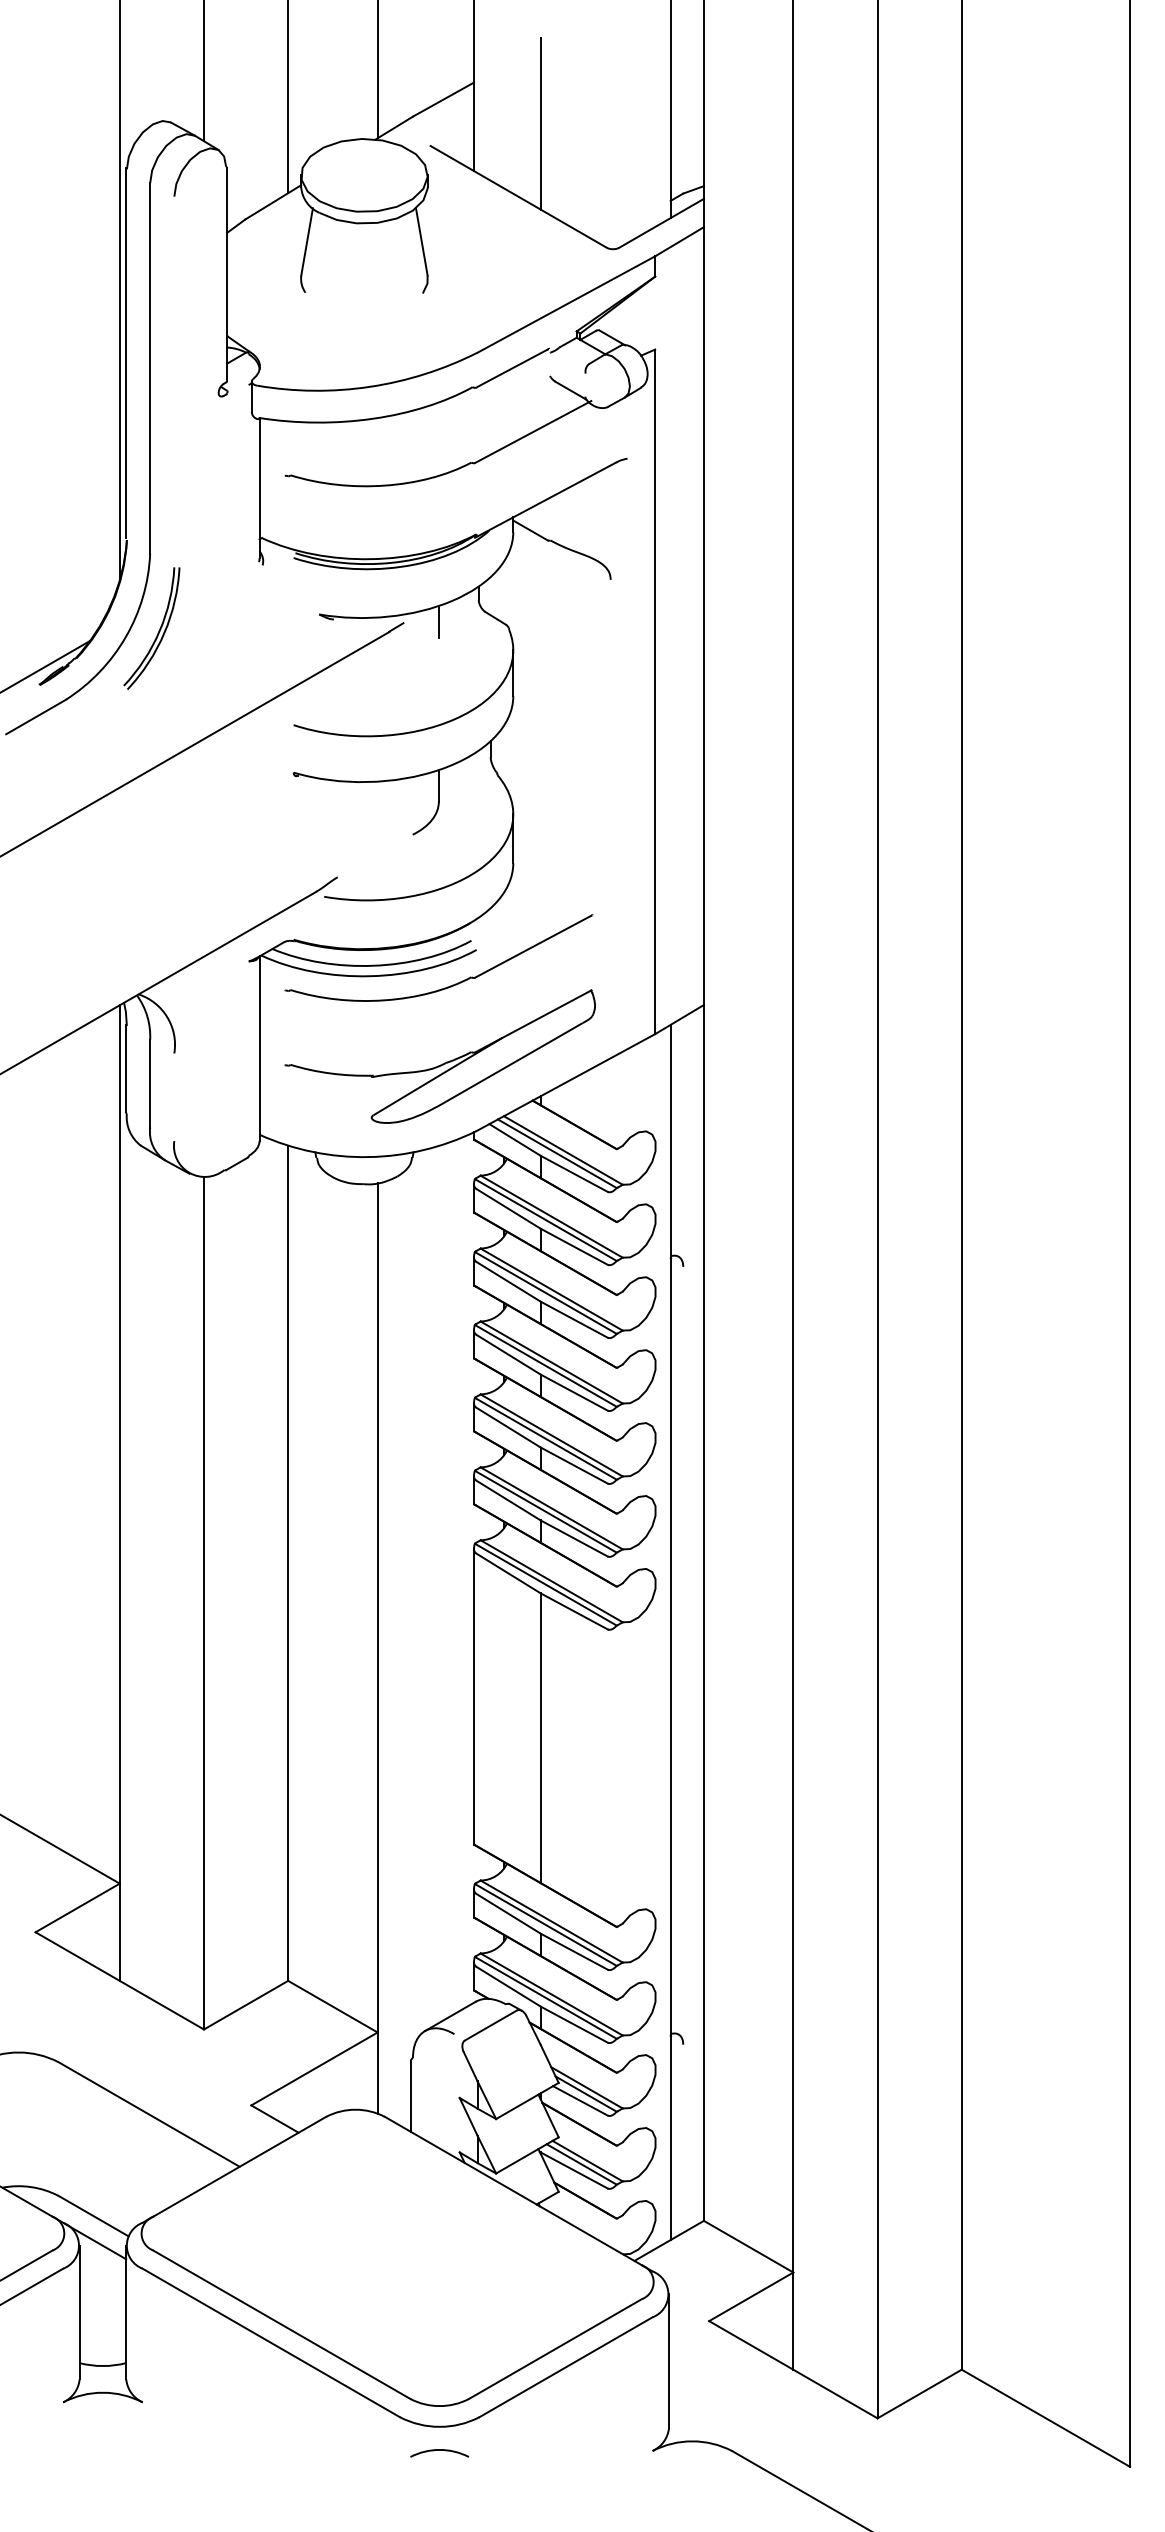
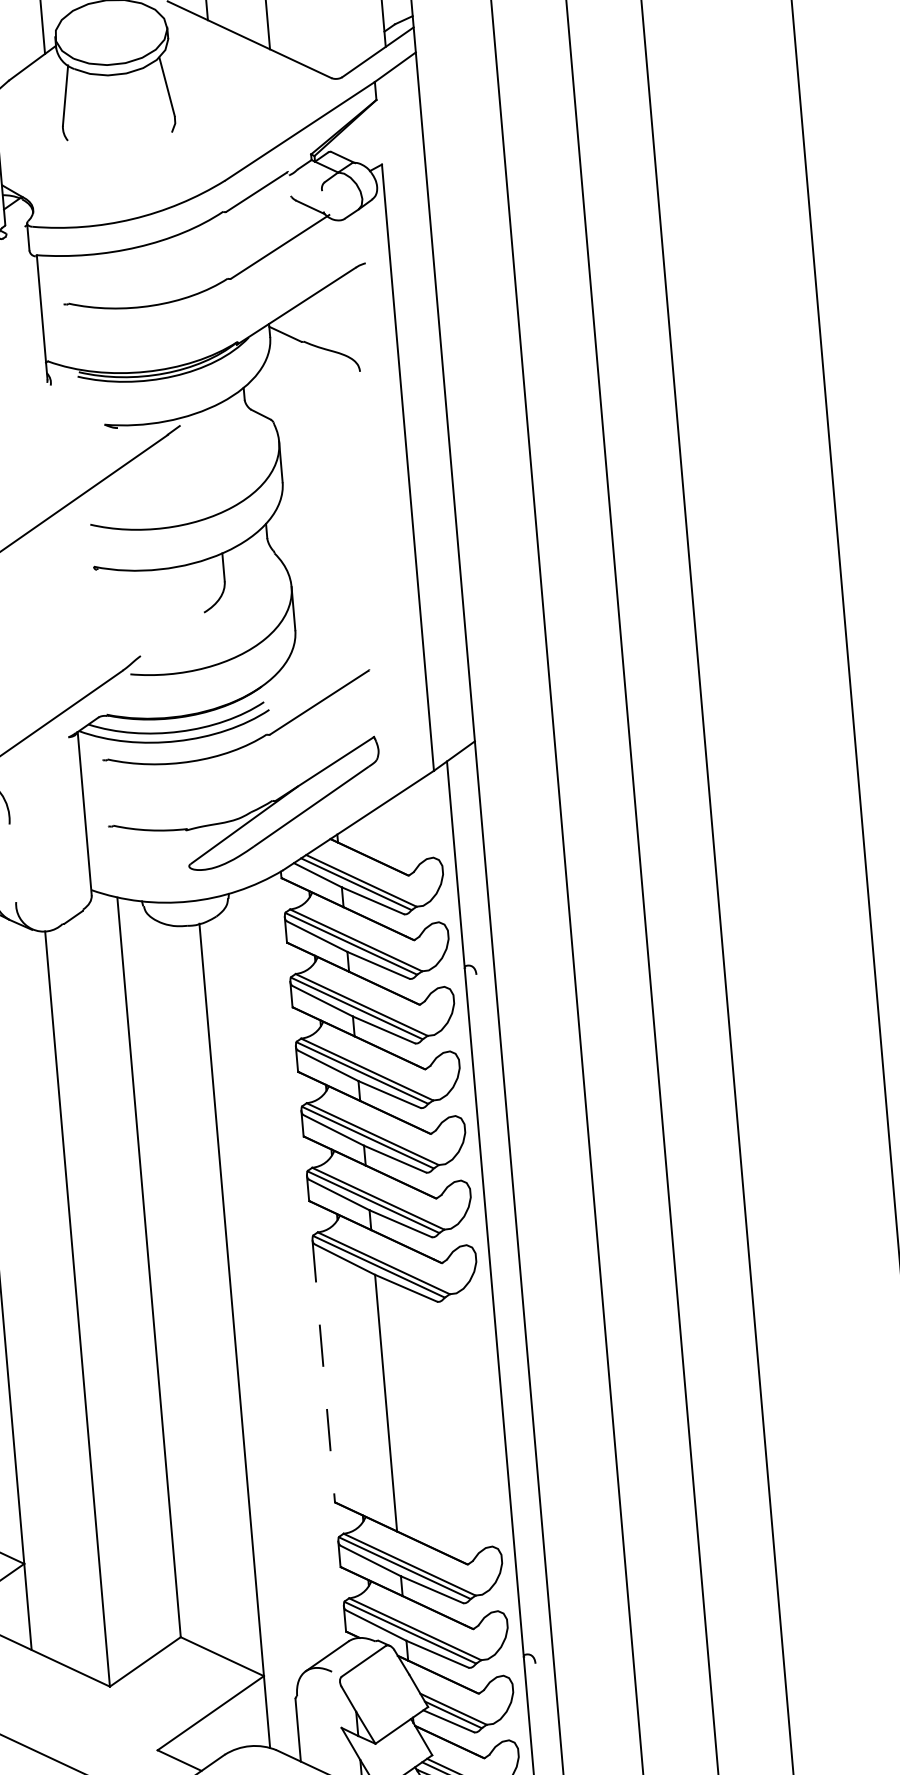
line: (438, 621) -> (210, 421), removed
line: (473, 1696) -> (323, 1371), solid -> dashed

